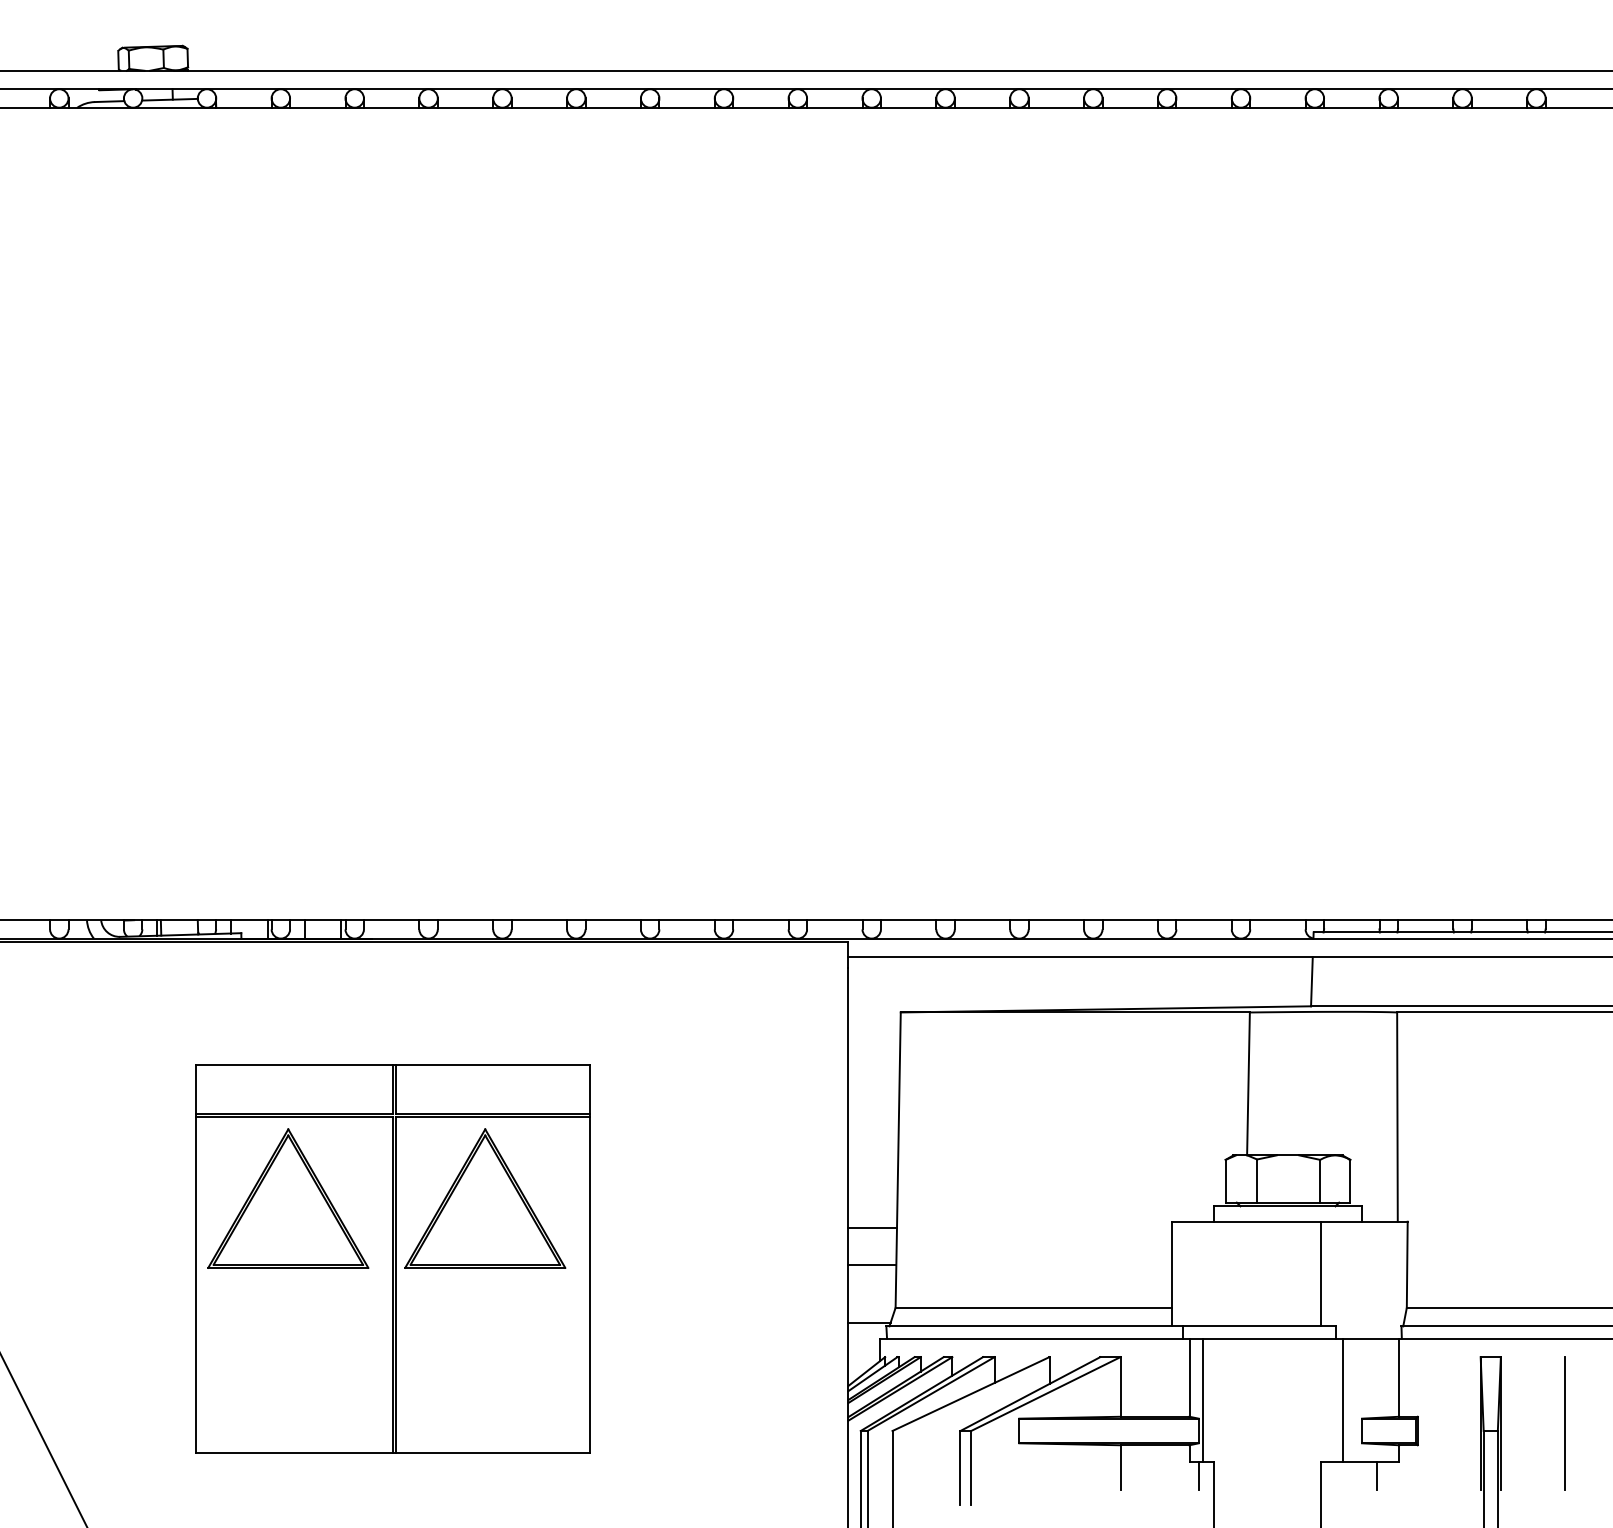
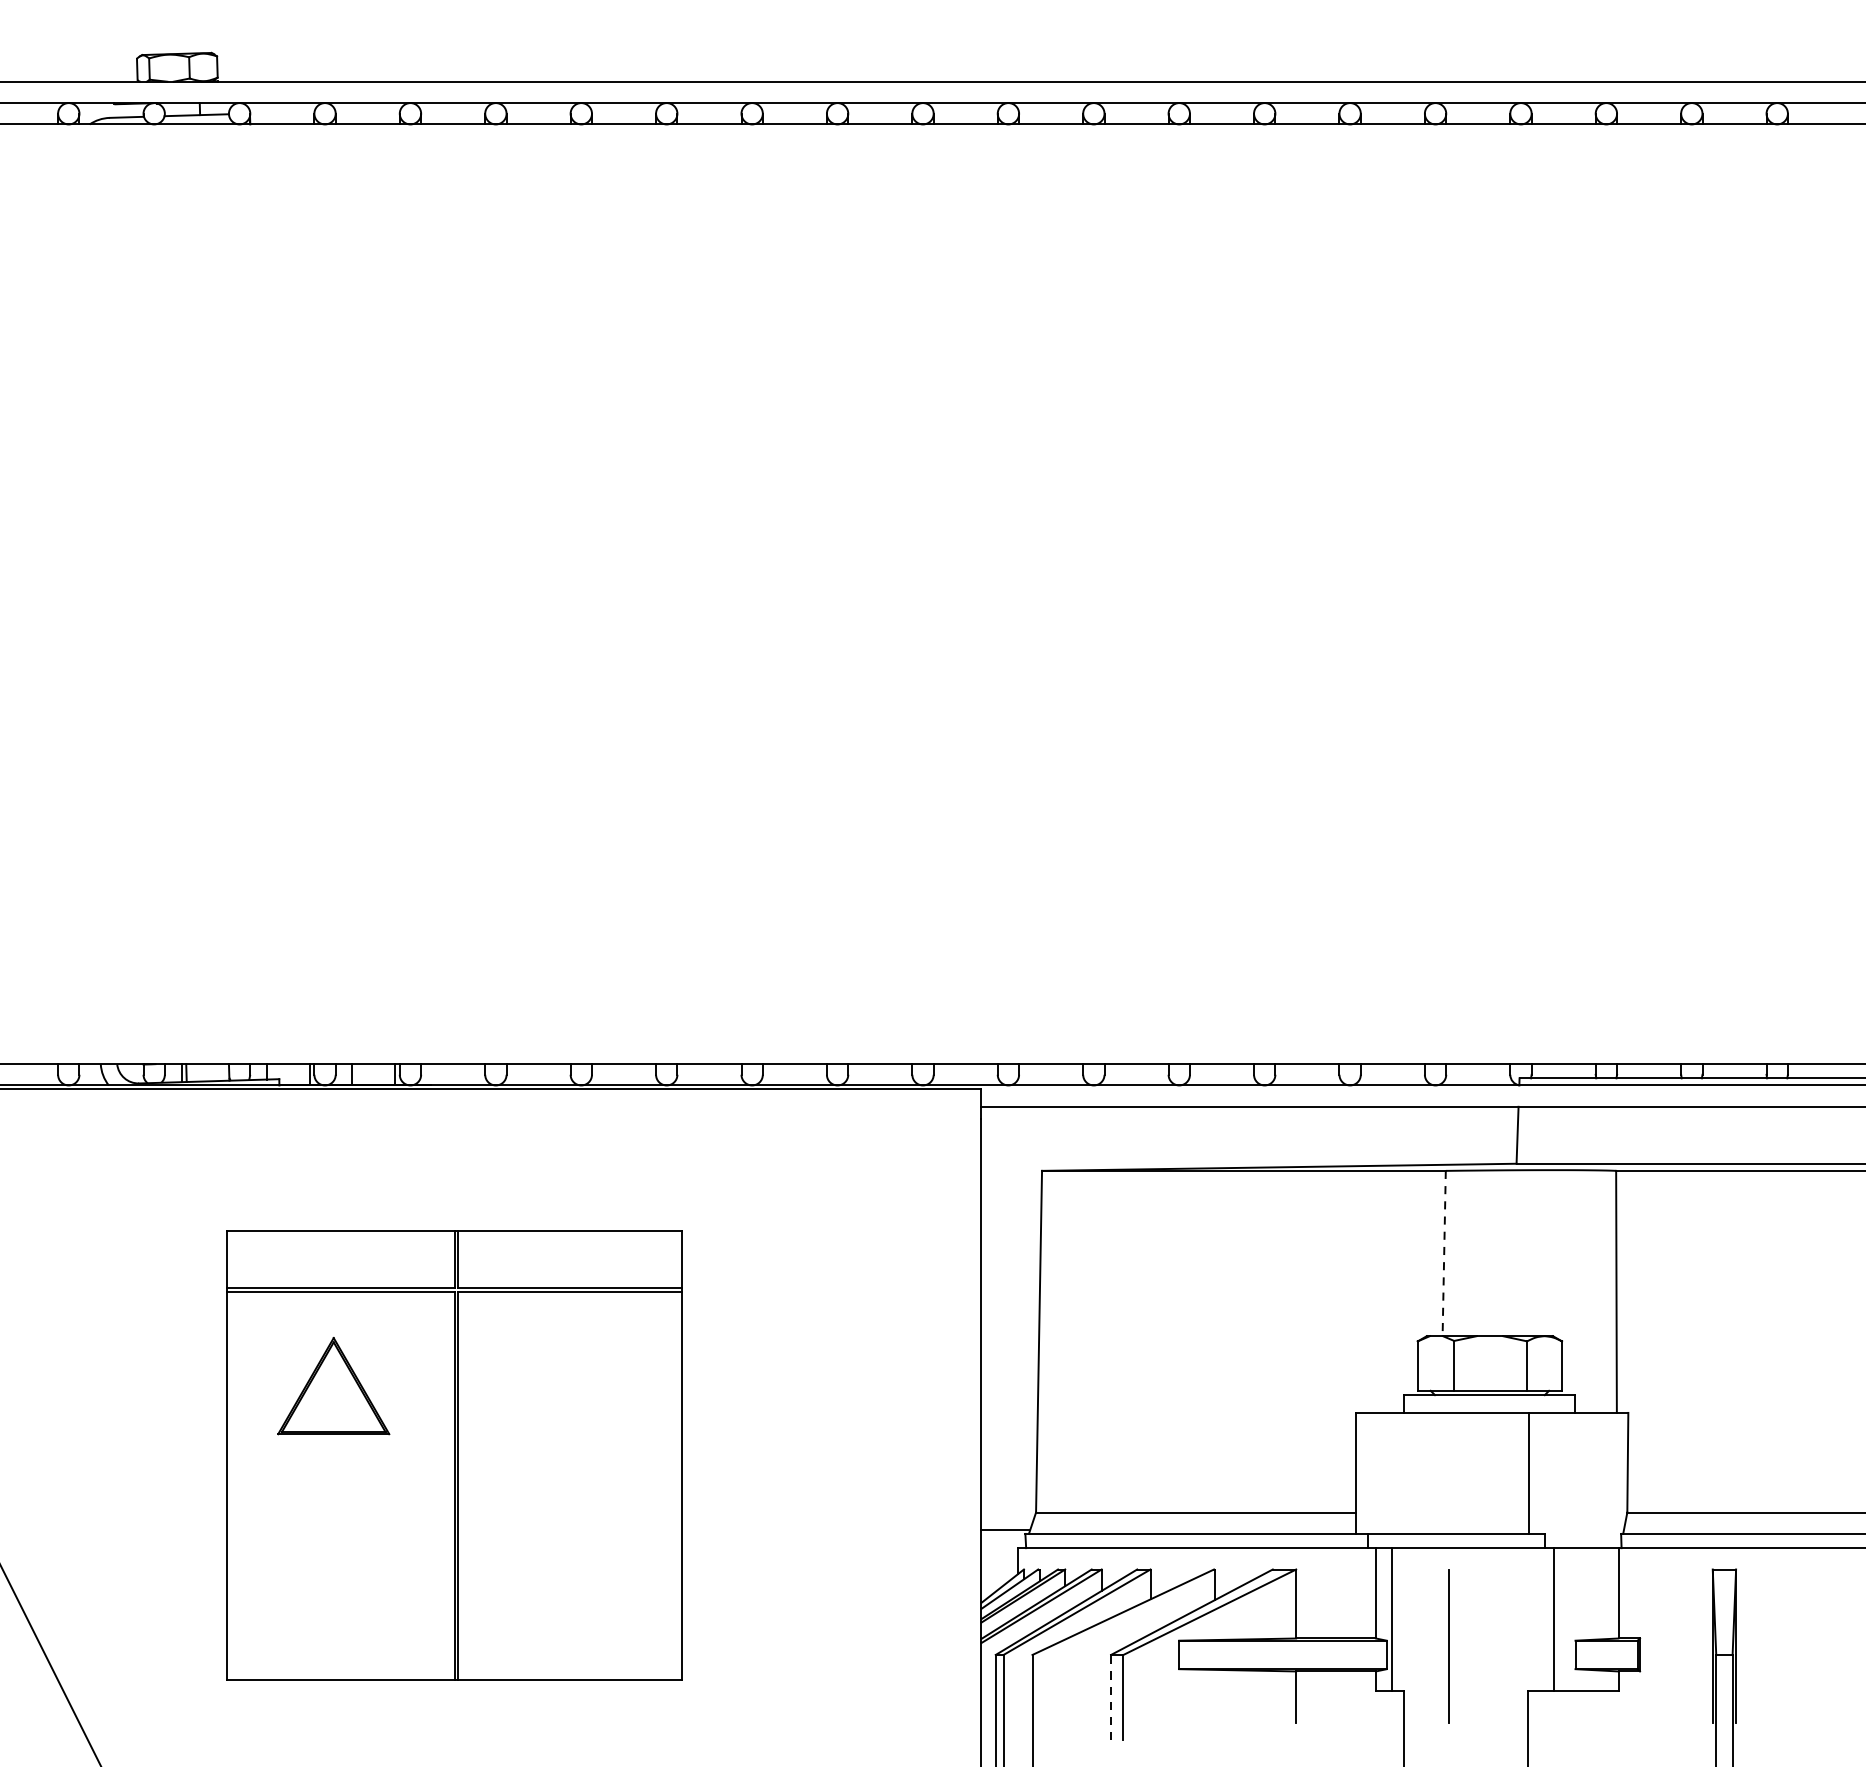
line: (1248, 1084) -> (1444, 1254), solid -> dashed
part: (288, 1198) -> (333, 1386), size x0.6
part: (485, 1198) -> (561, 1386), removed
line: (872, 1227) -> (1009, 1419), removed
line: (872, 1264) -> (1009, 1462), removed
line: (1564, 1423) -> (1448, 1646), moved
line: (960, 1467) -> (1111, 1697), solid -> dashed
line: (1199, 1475) -> (1387, 1706), removed
line: (1376, 1475) -> (1592, 1706), removed

